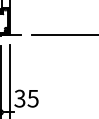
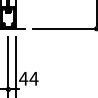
text: (26, 98) -> (28, 78), 35 -> 44

